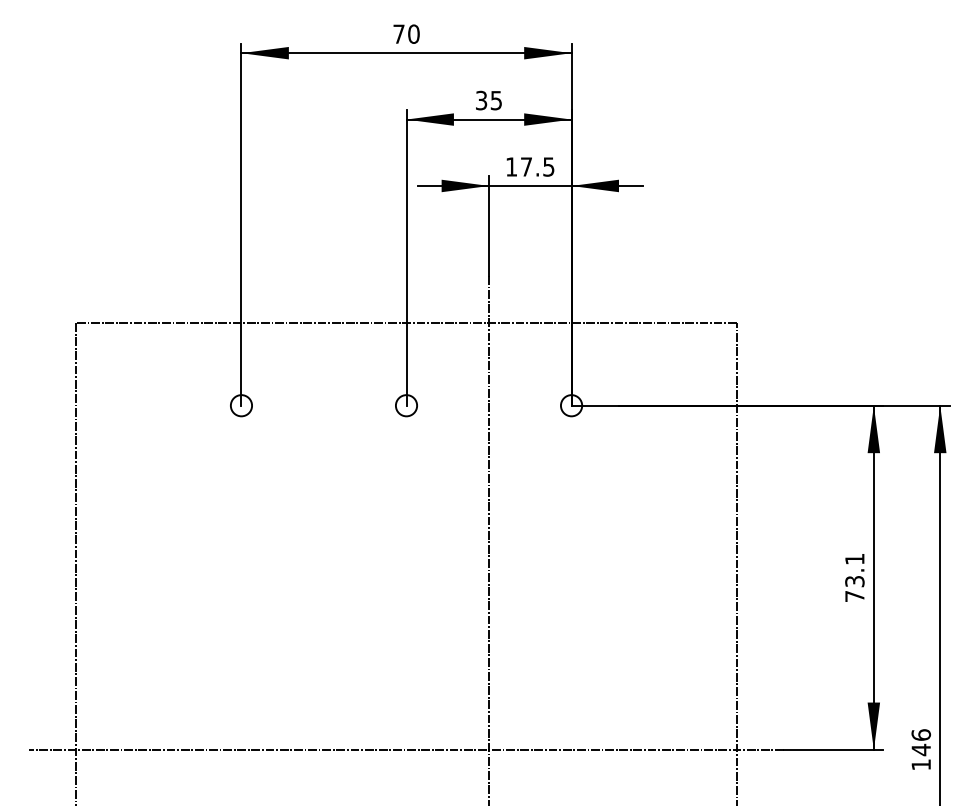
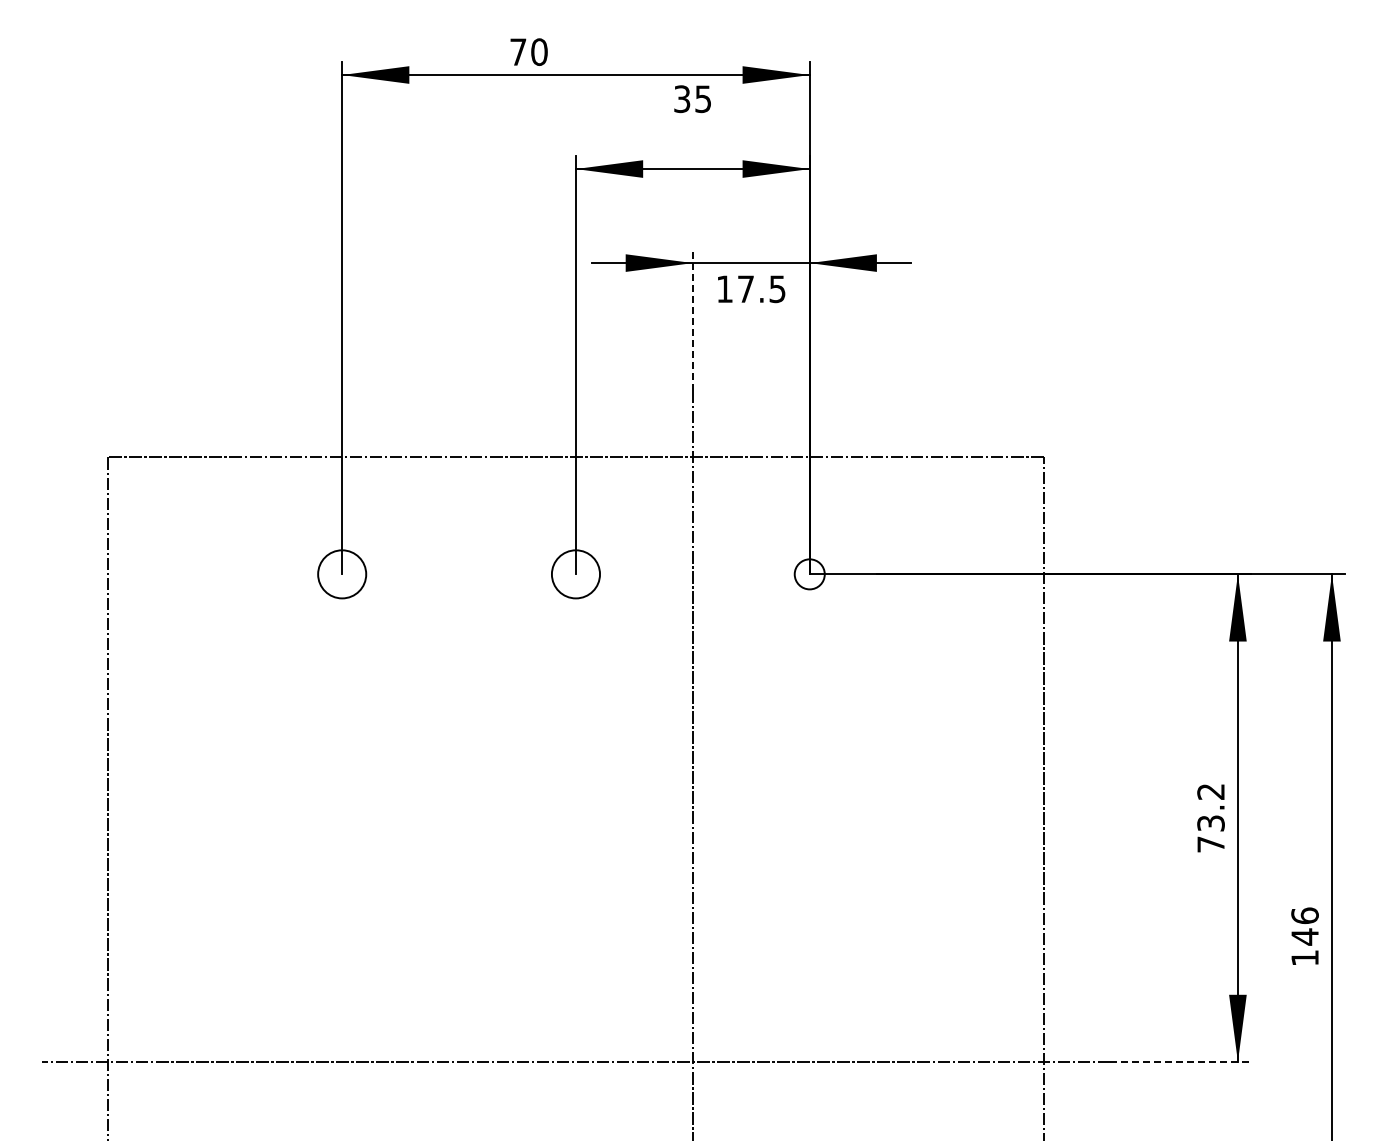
text: (406, 33) -> (528, 51), moved
text: (488, 100) -> (692, 99), moved
text: (530, 167) -> (751, 289), moved
line: (488, 226) -> (692, 320), solid -> dashed
circle: (241, 405) -> (342, 574), size x1.6
circle: (406, 405) -> (575, 574), size x1.6
text: (854, 559) -> (1210, 791), 73.1 -> 73.2
text: (920, 748) -> (1304, 935), moved
line: (833, 749) -> (1180, 1061), solid -> dashed

